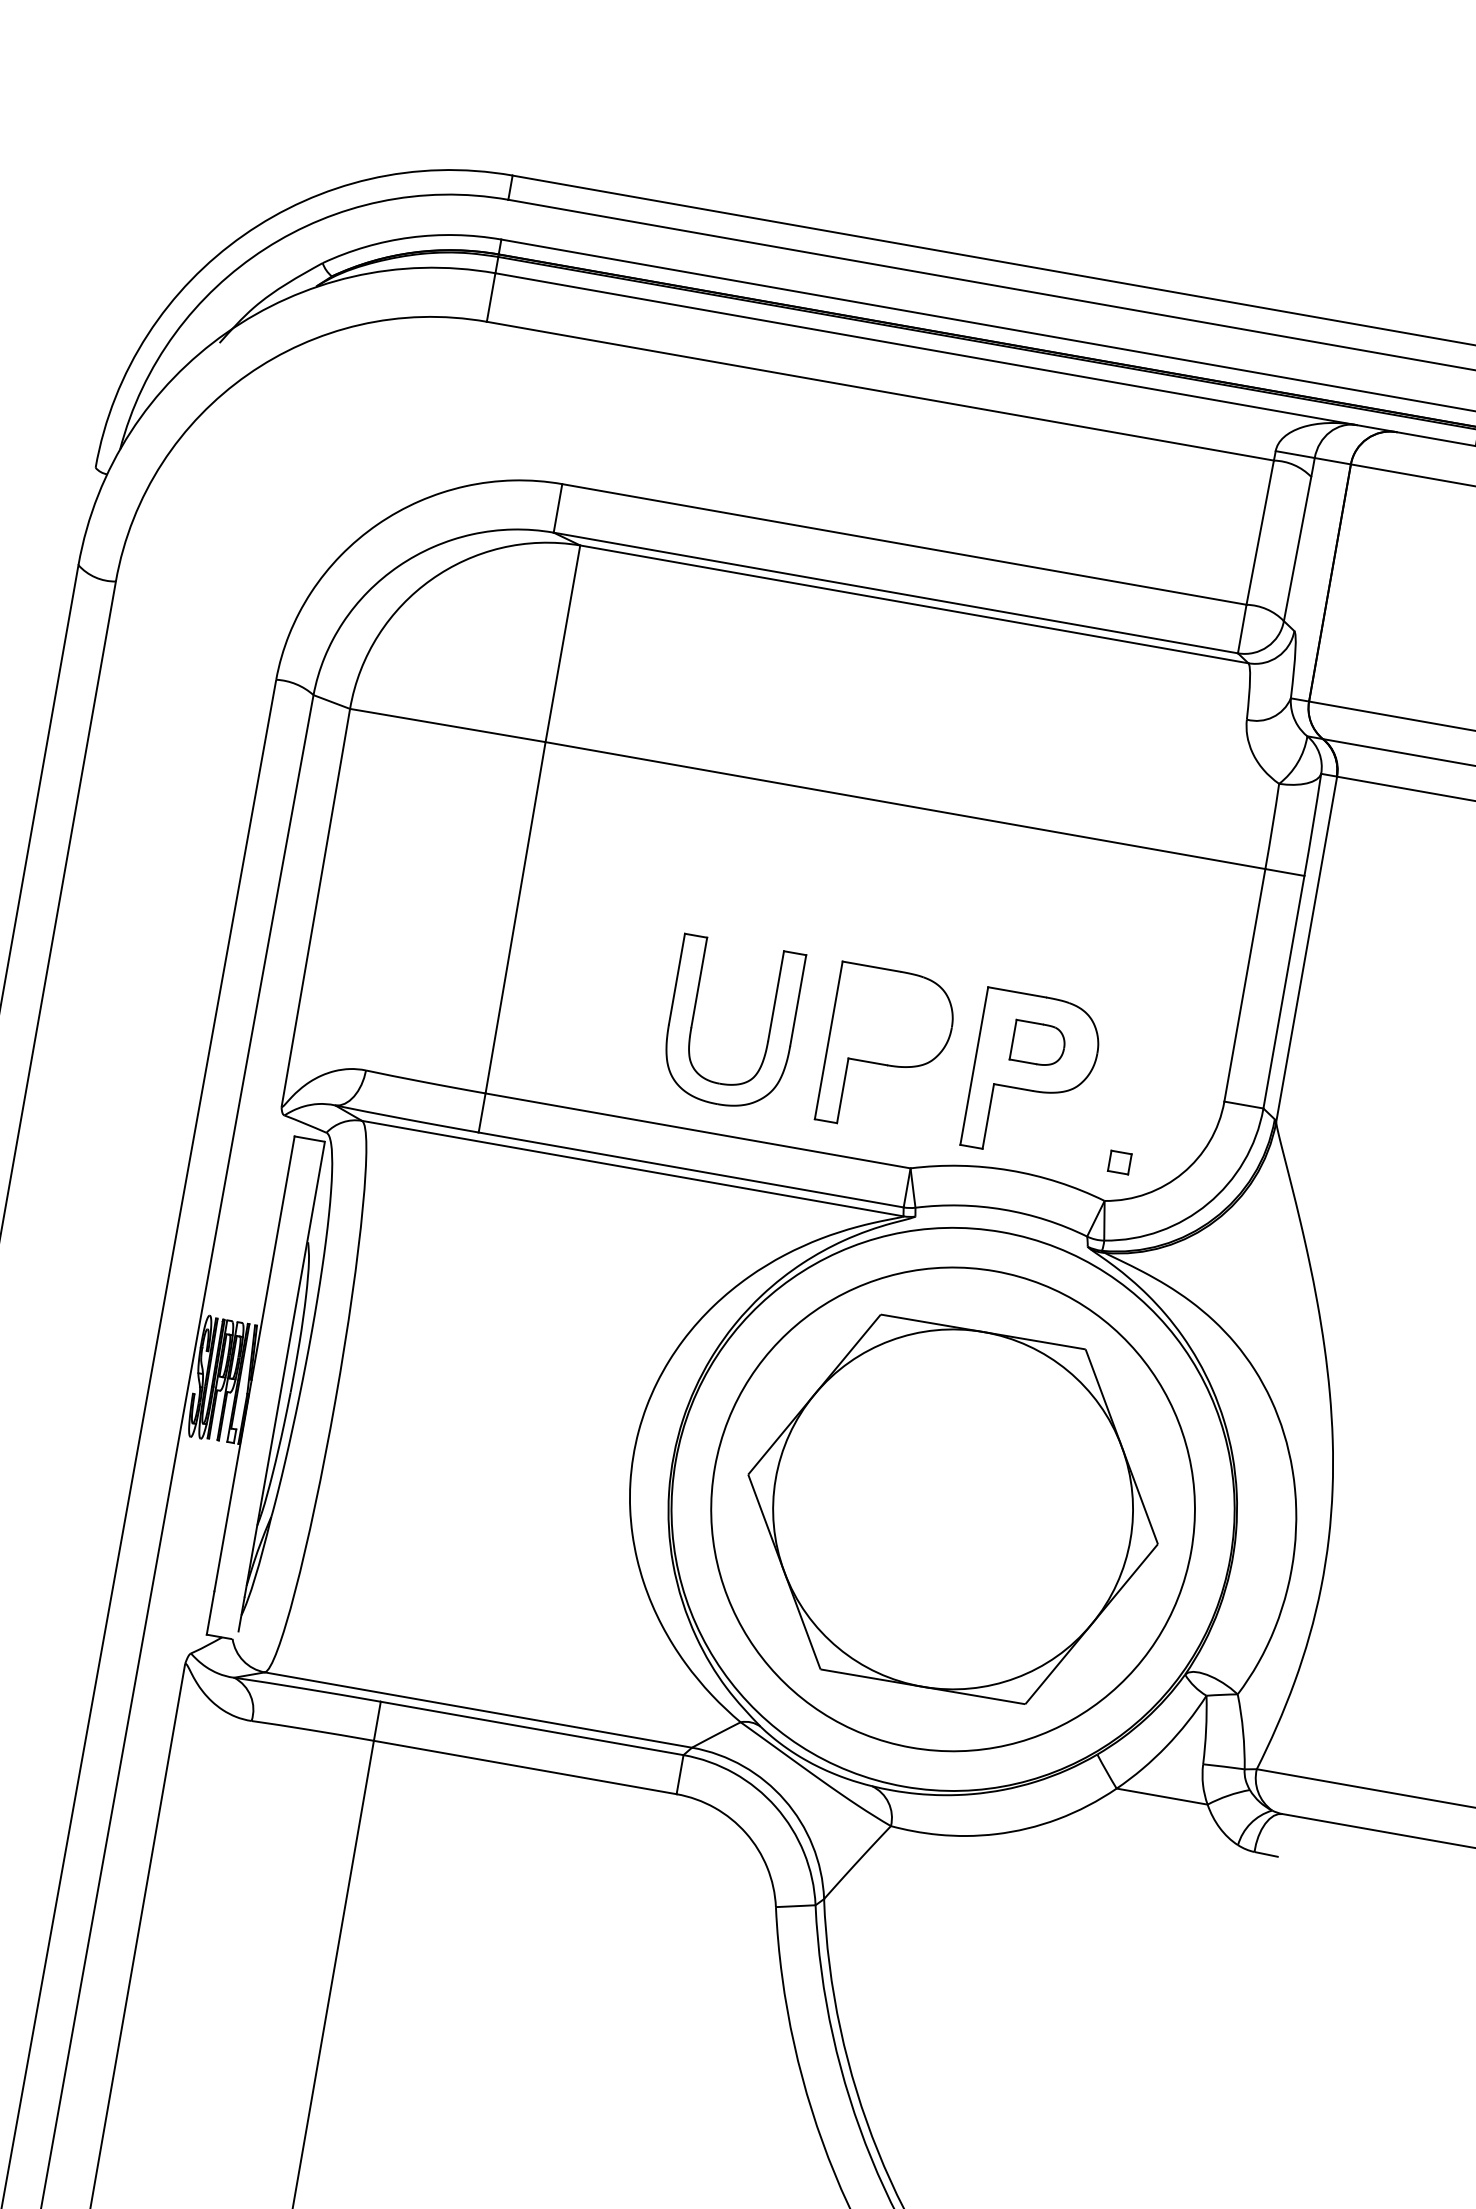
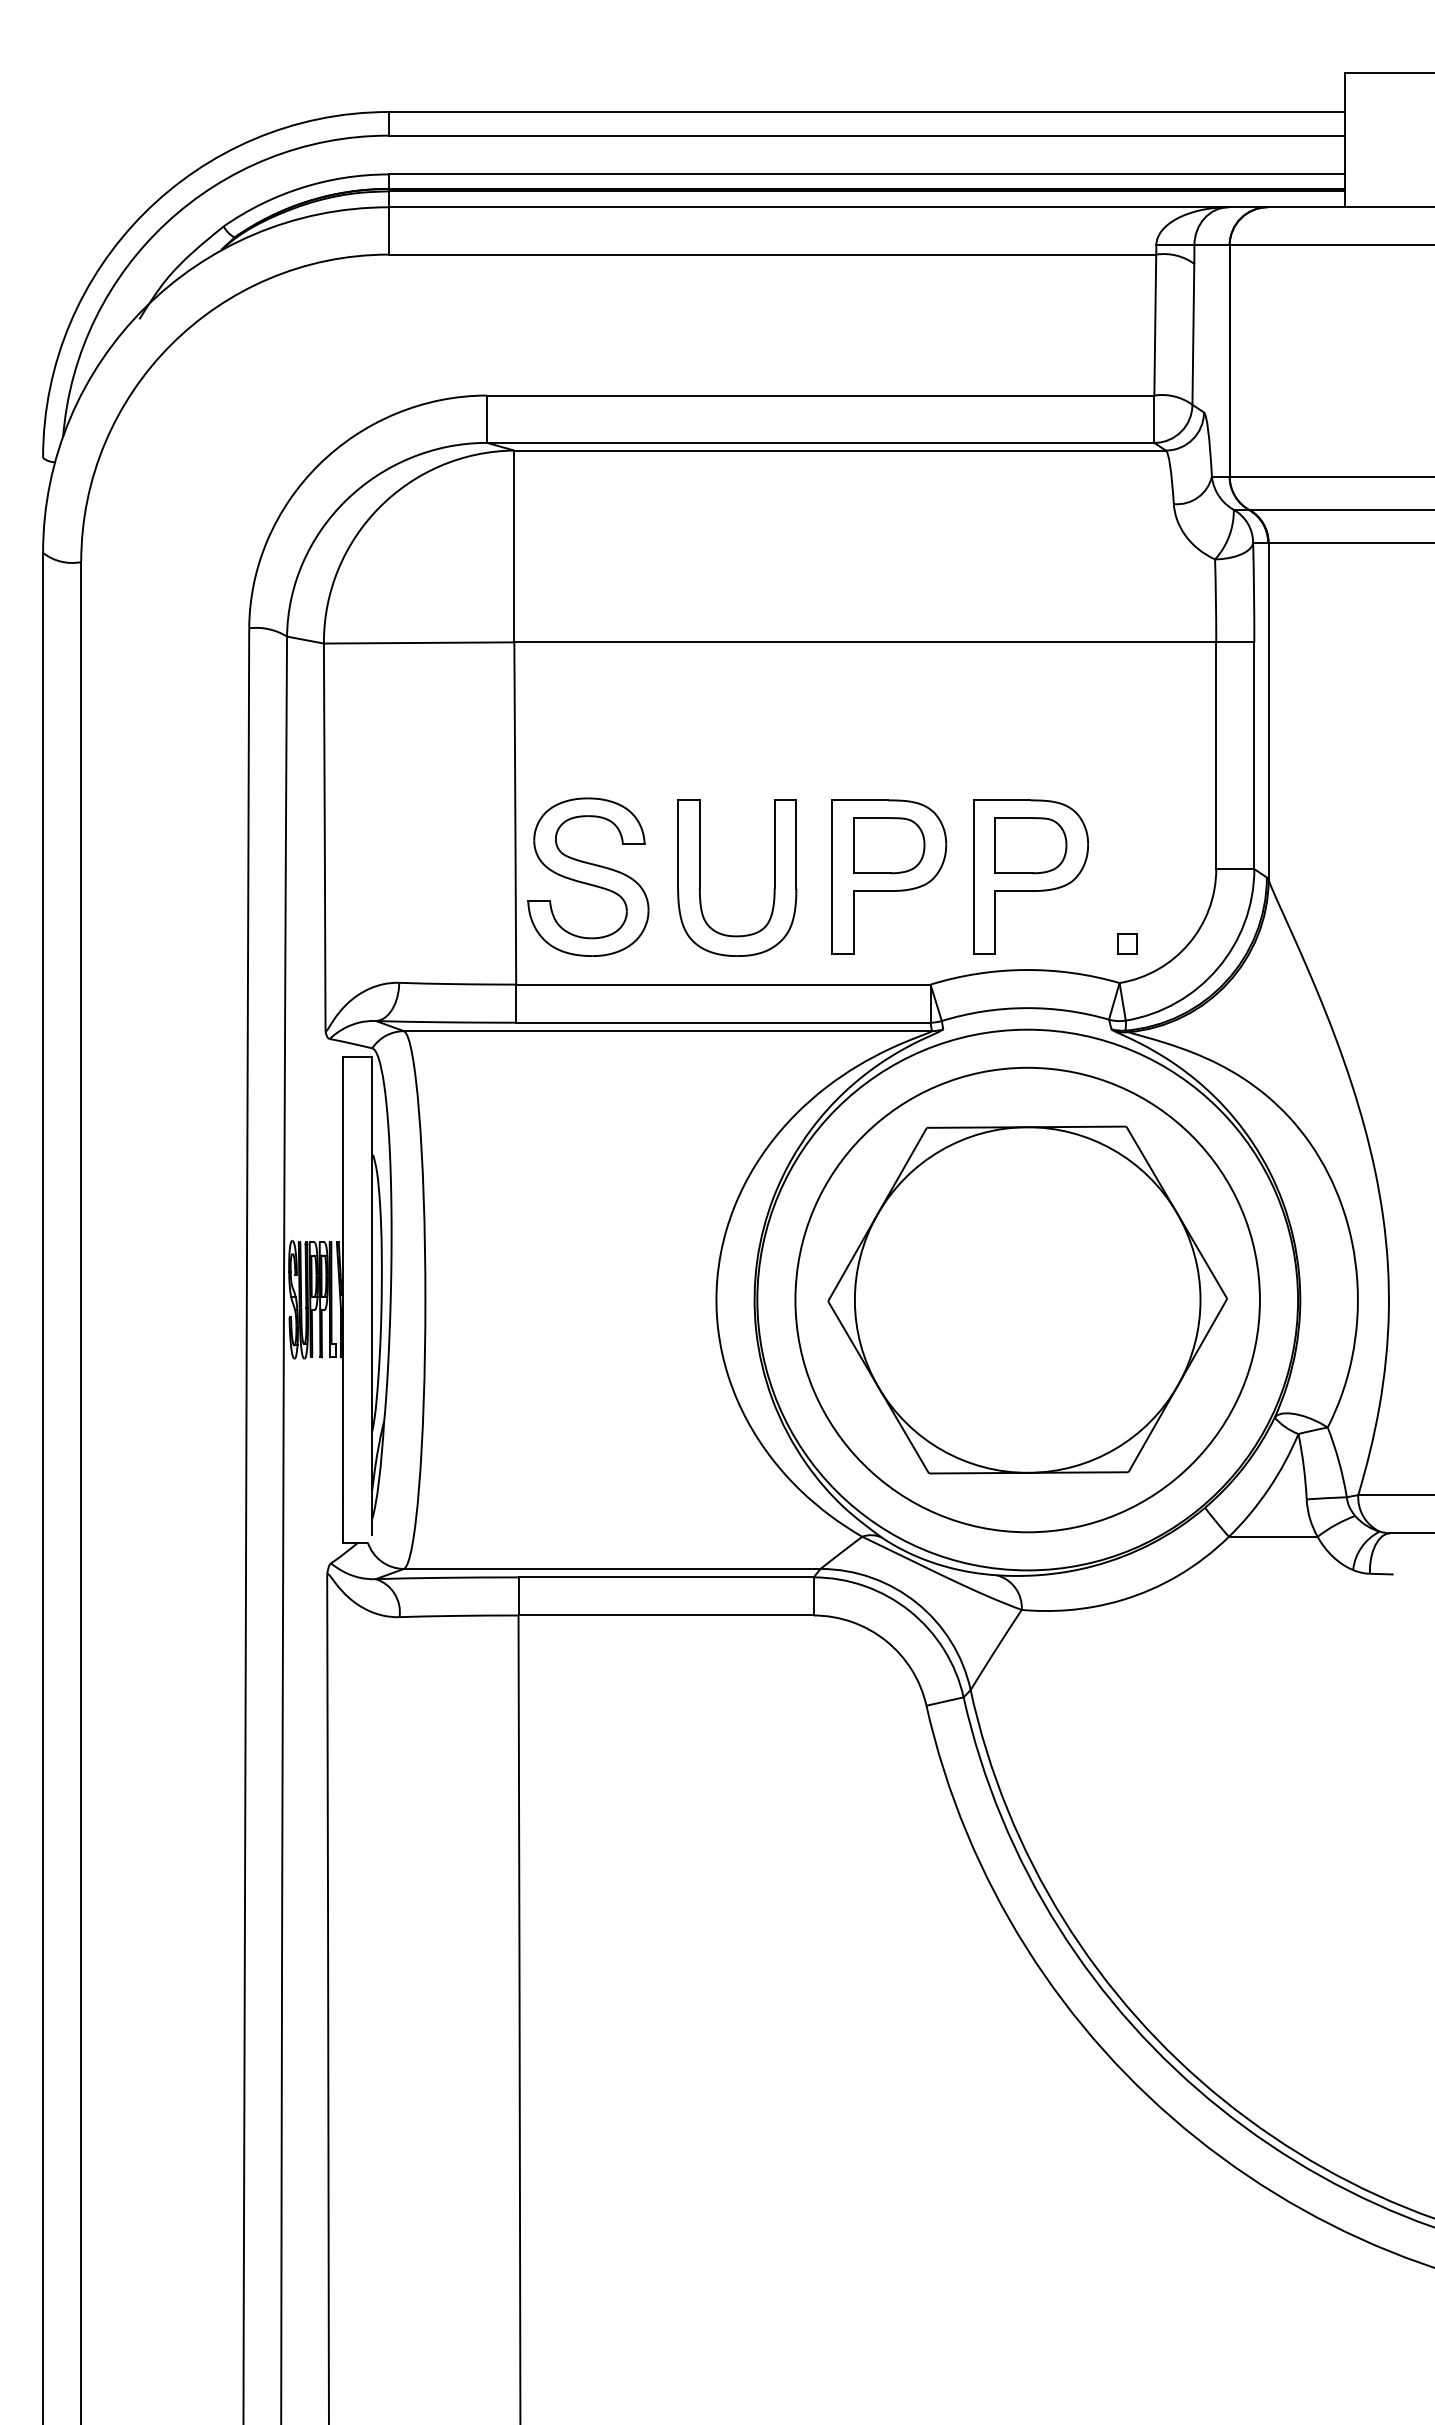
part: (579, 995) -> (588, 876), added
part: (893, 1018) -> (889, 845), added
part: (1038, 1043) -> (1030, 845), size x1.43

